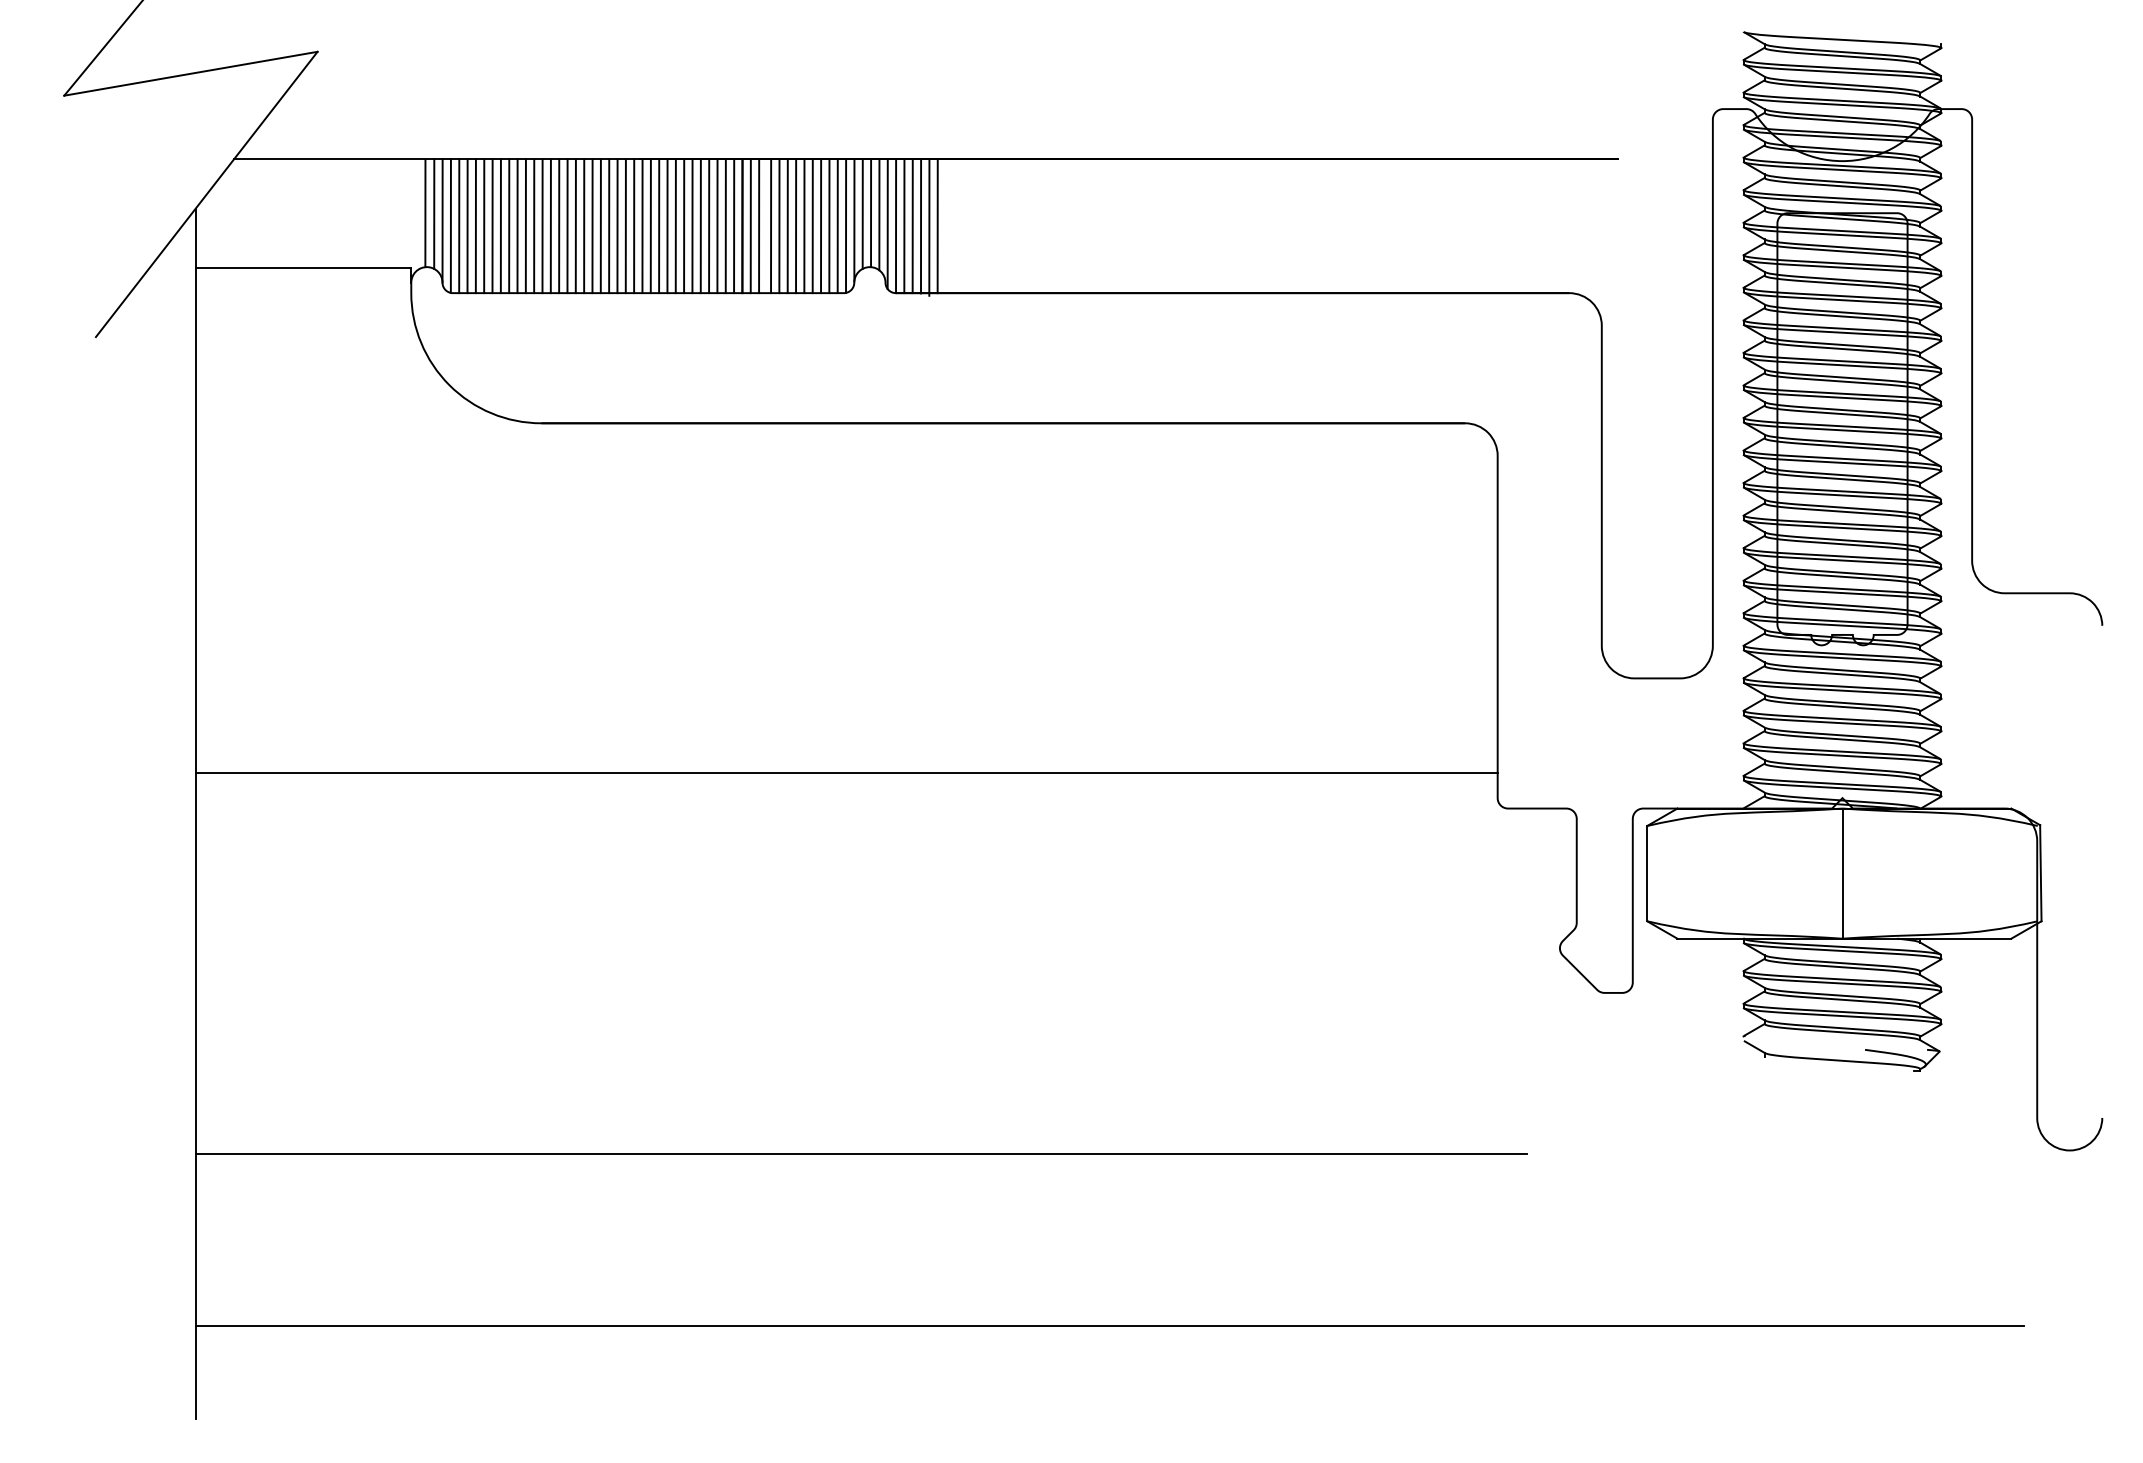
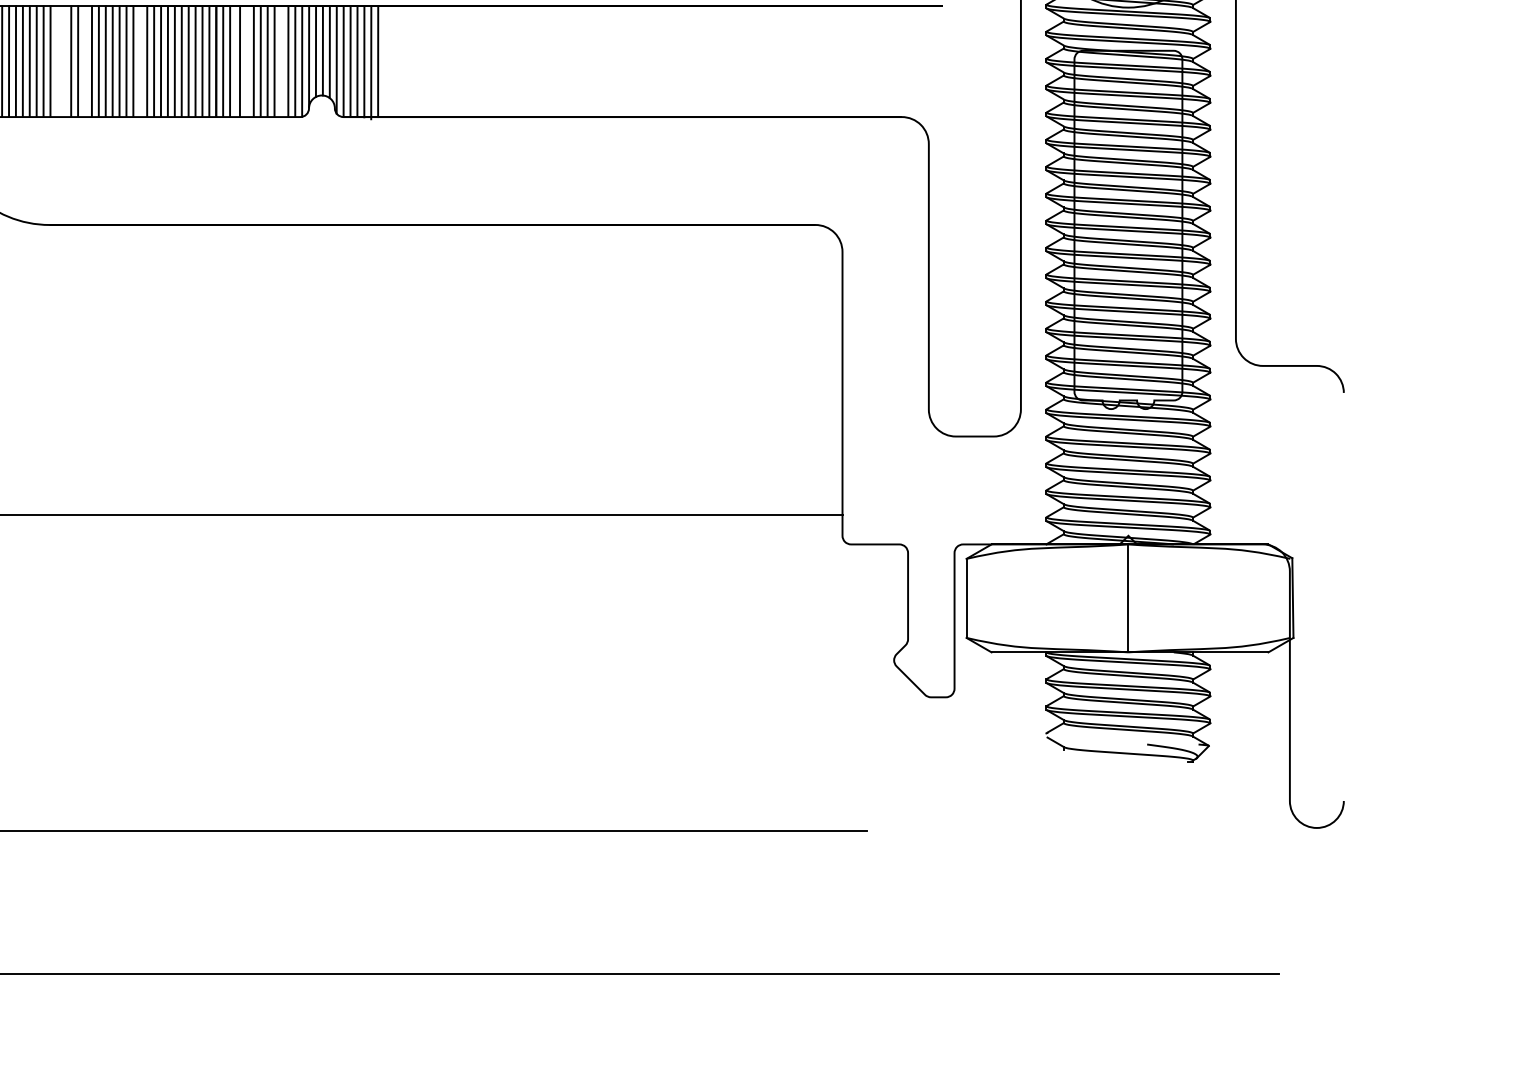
line: (550, 226) -> (57, 61), removed
line: (559, 226) -> (64, 61), removed
line: (584, 226) -> (85, 61), removed
line: (650, 226) -> (140, 61), removed
line: (779, 226) -> (246, 61), removed
line: (821, 226) -> (281, 61), removed

